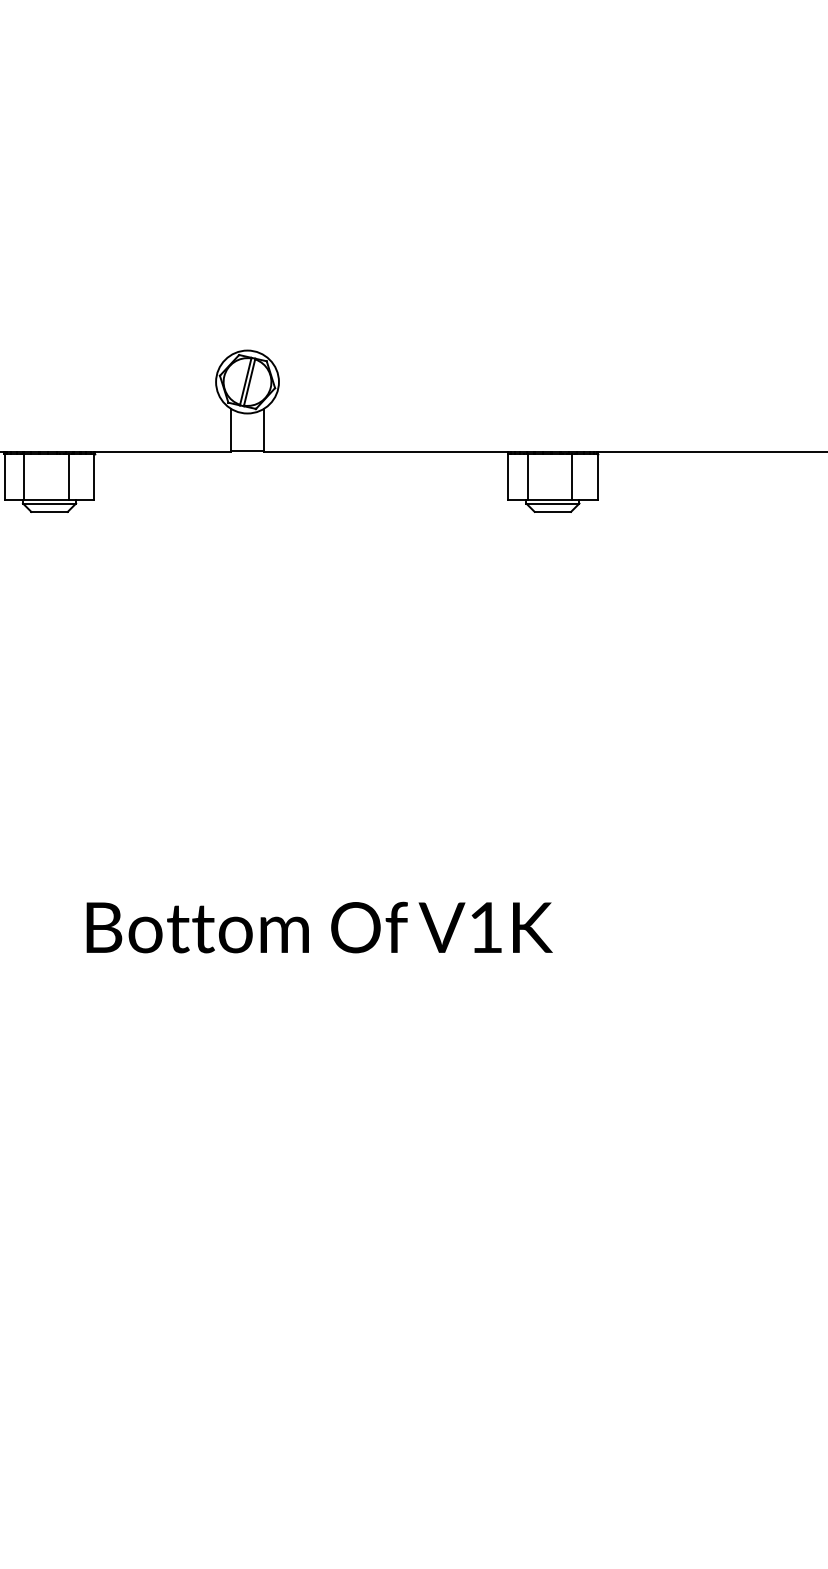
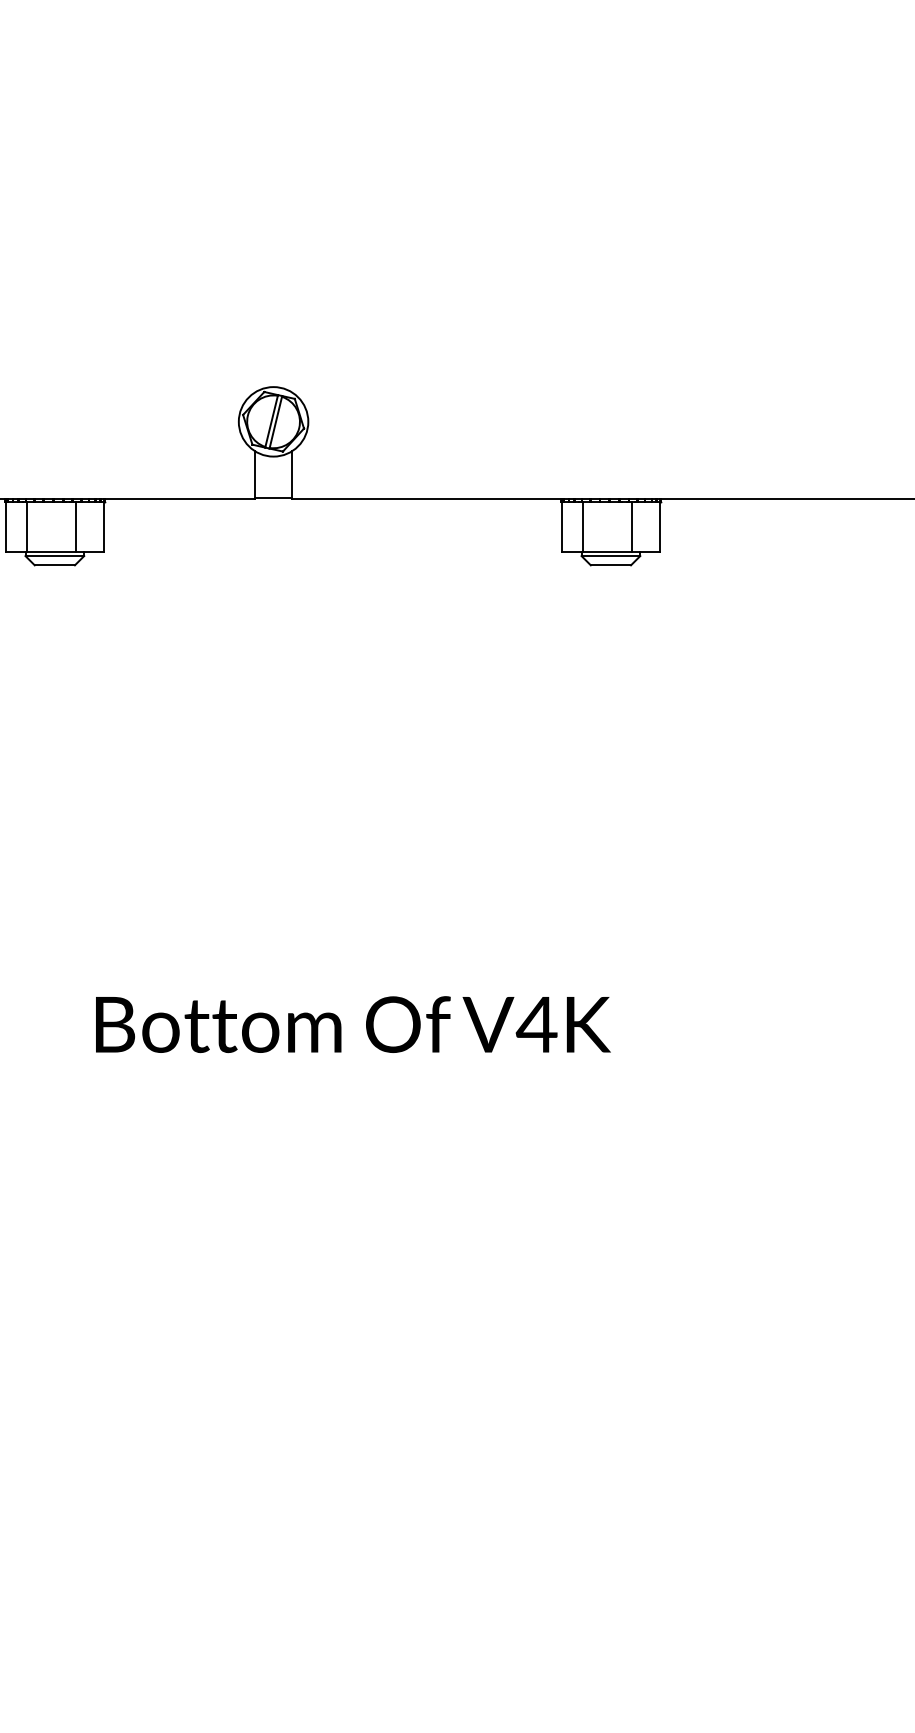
text: (485, 927) -> (536, 1024), V1K -> V4K

